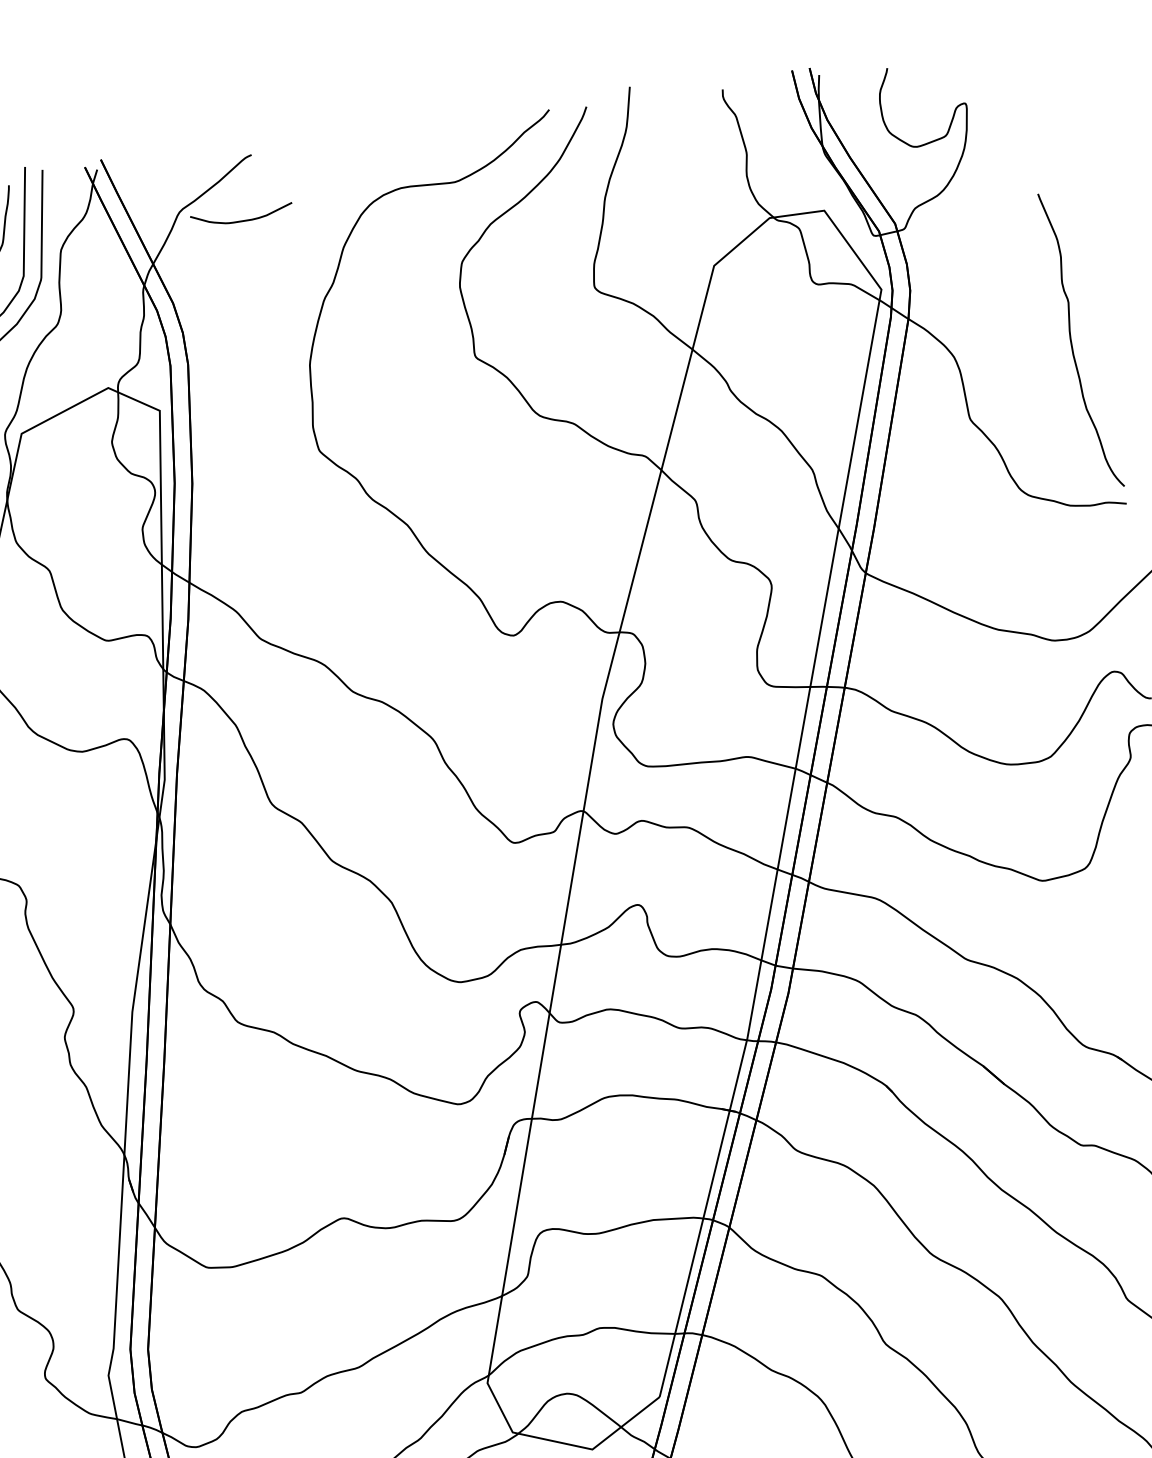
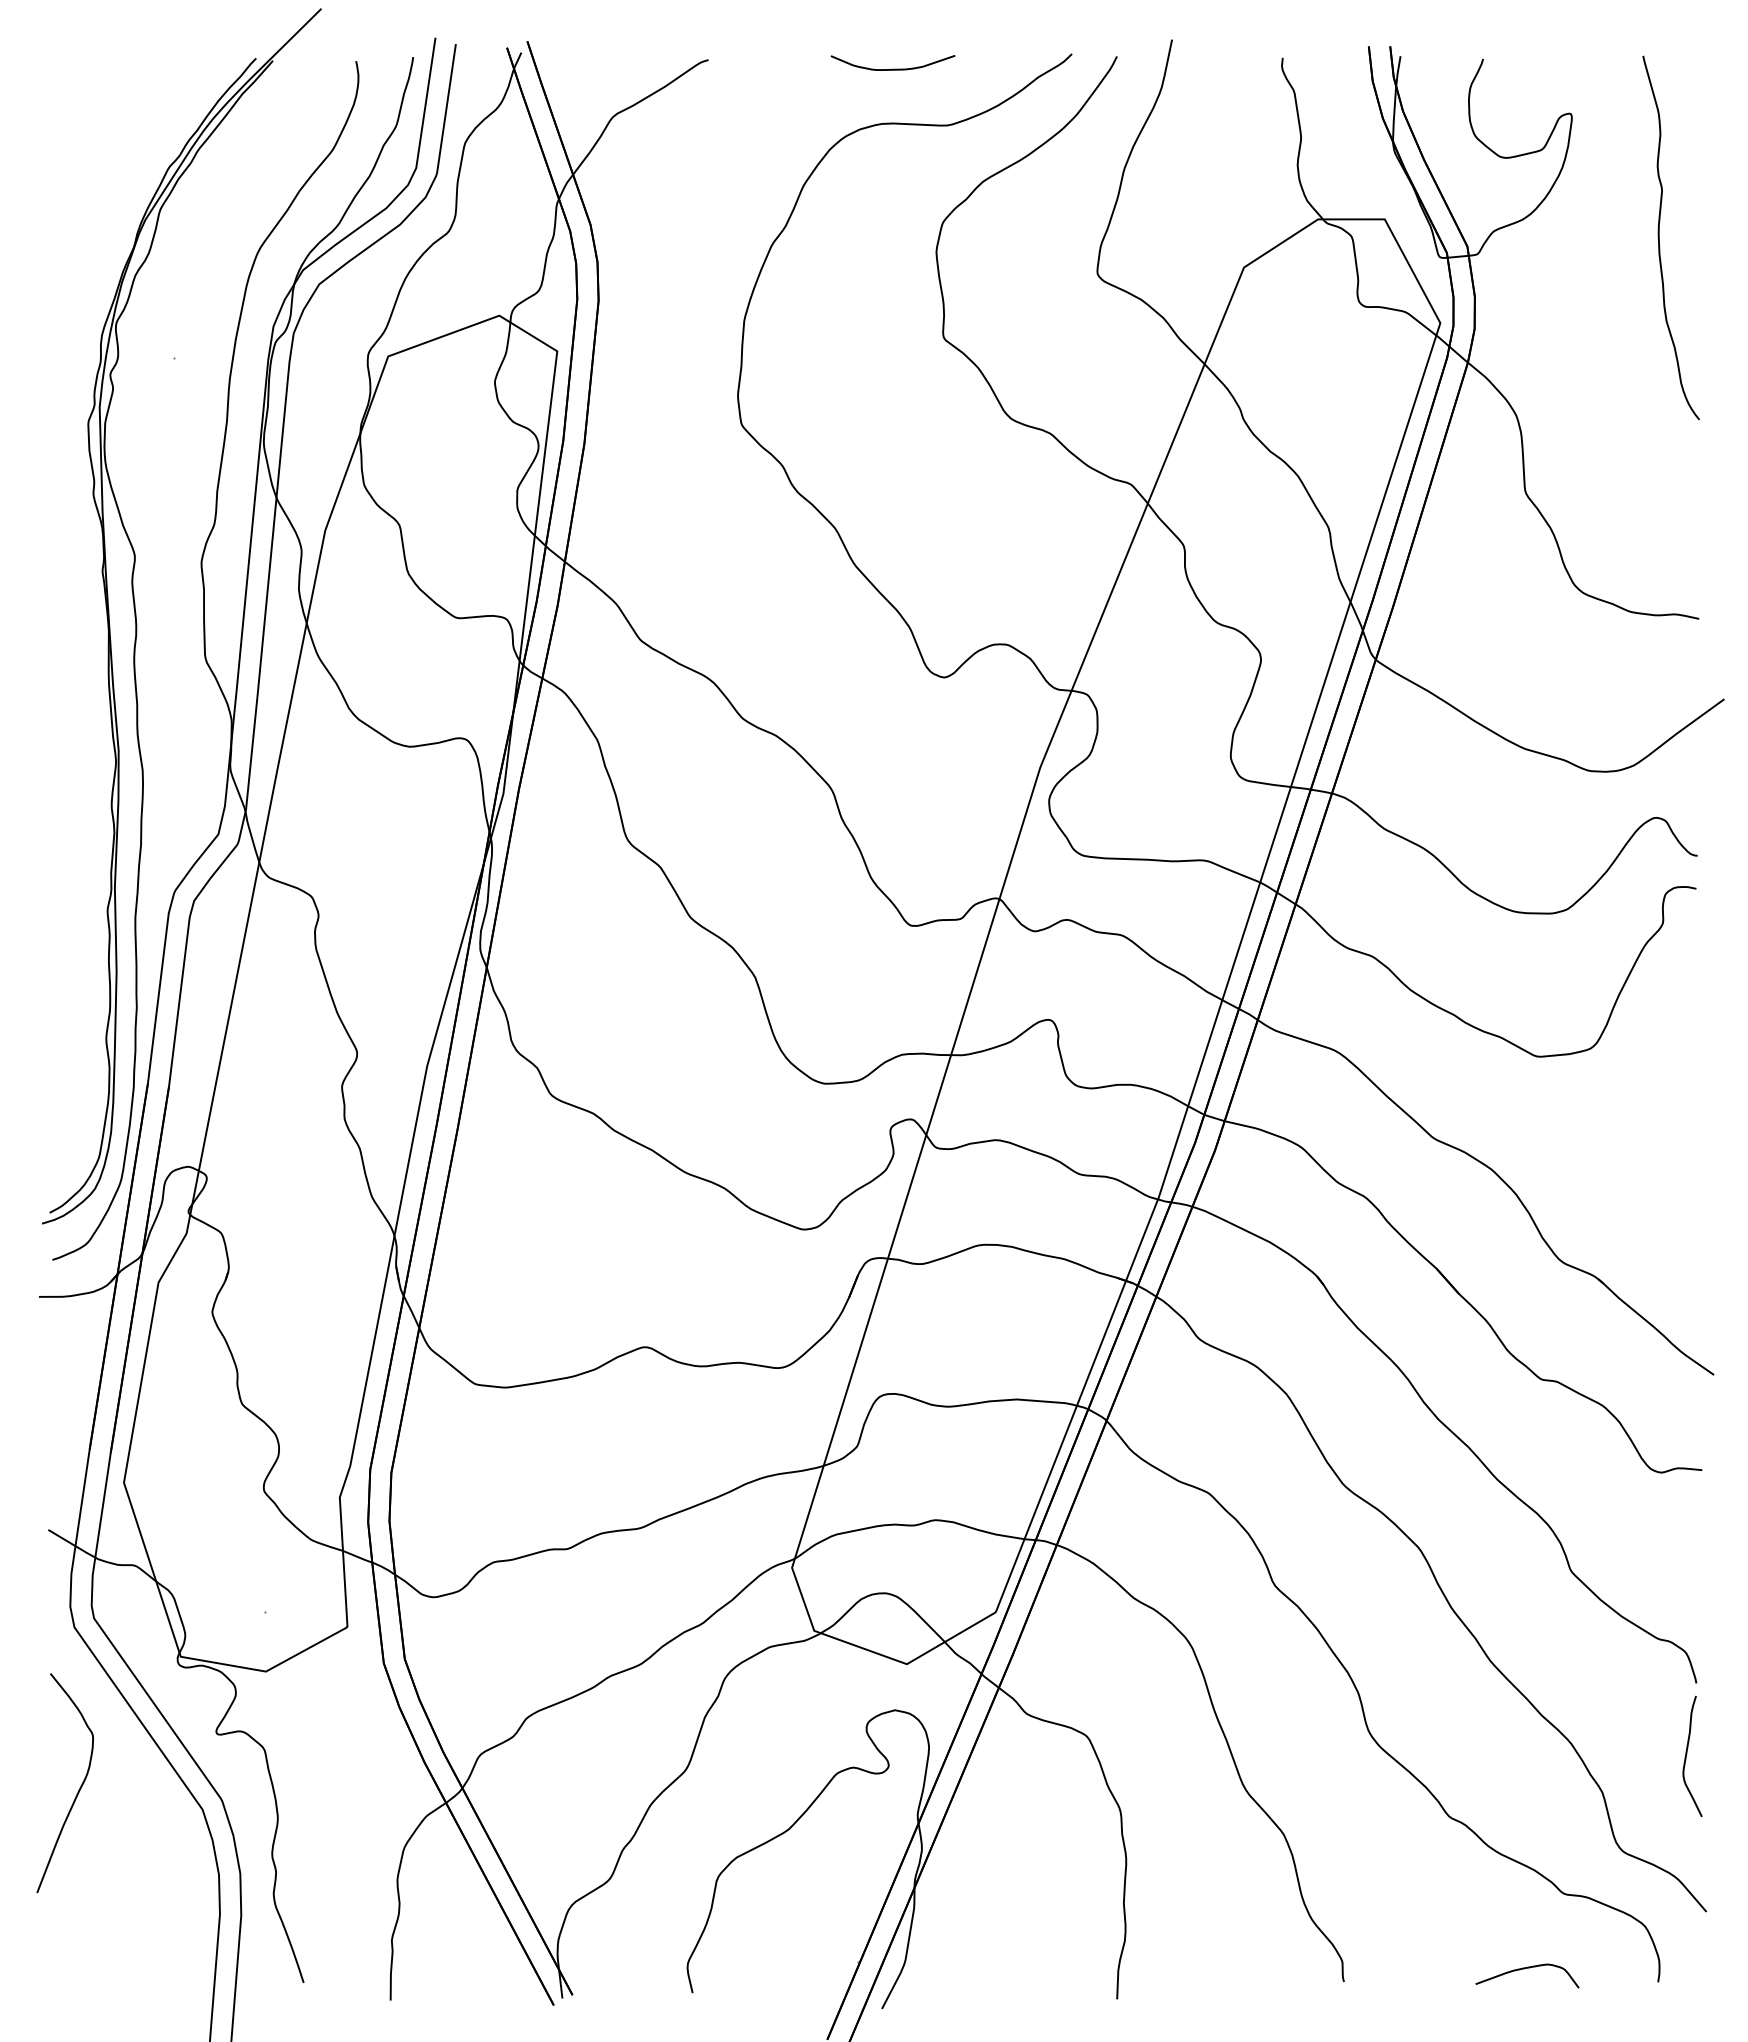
curve: (242, 220) -> (892, 68), moved
curve: (1071, 341) -> (1659, 237), moved

